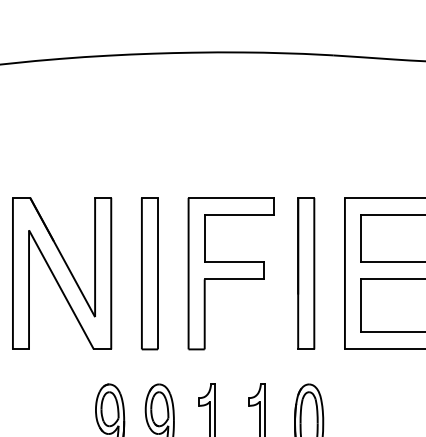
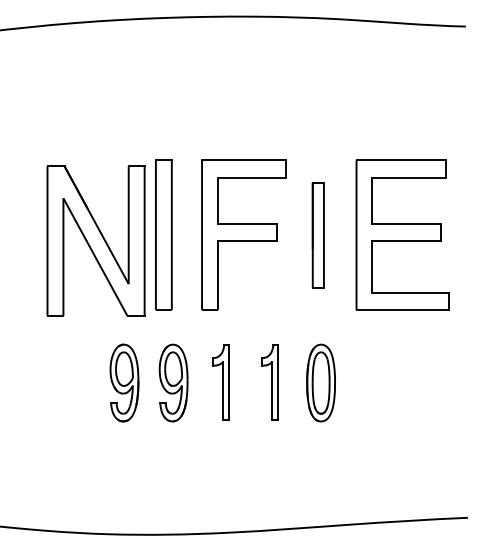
part: (61, 272) -> (95, 240), moved
part: (306, 272) -> (318, 234), size x0.7

